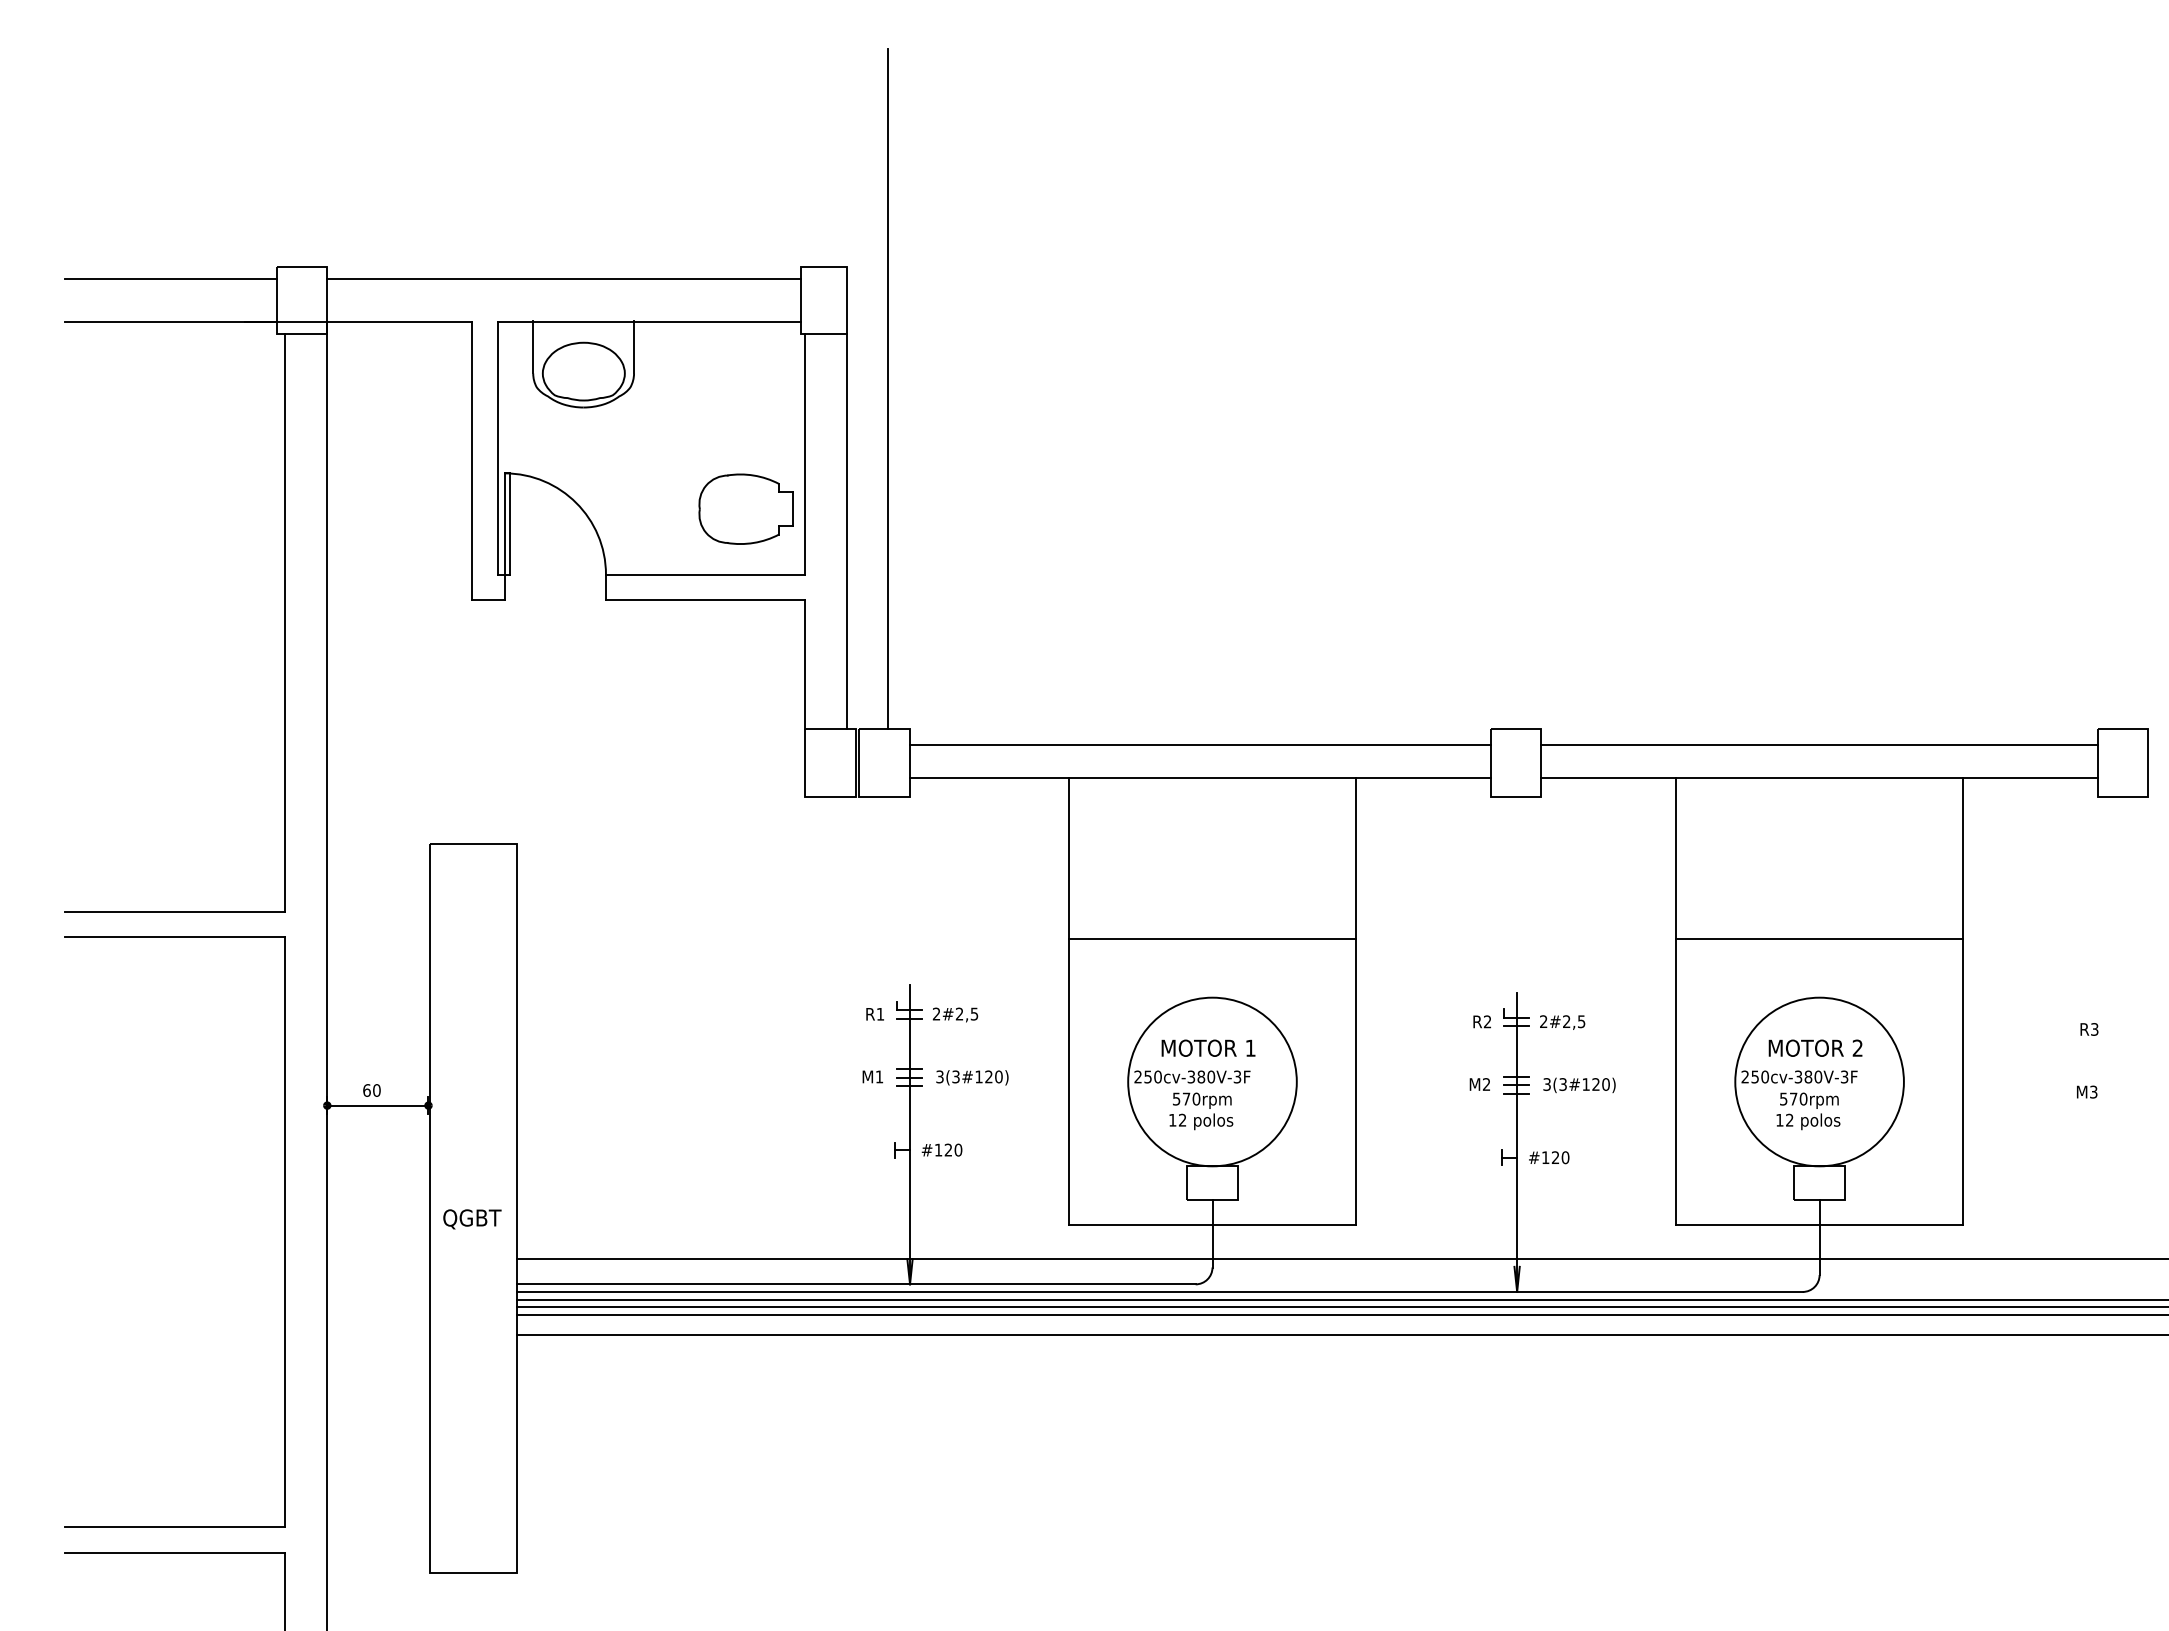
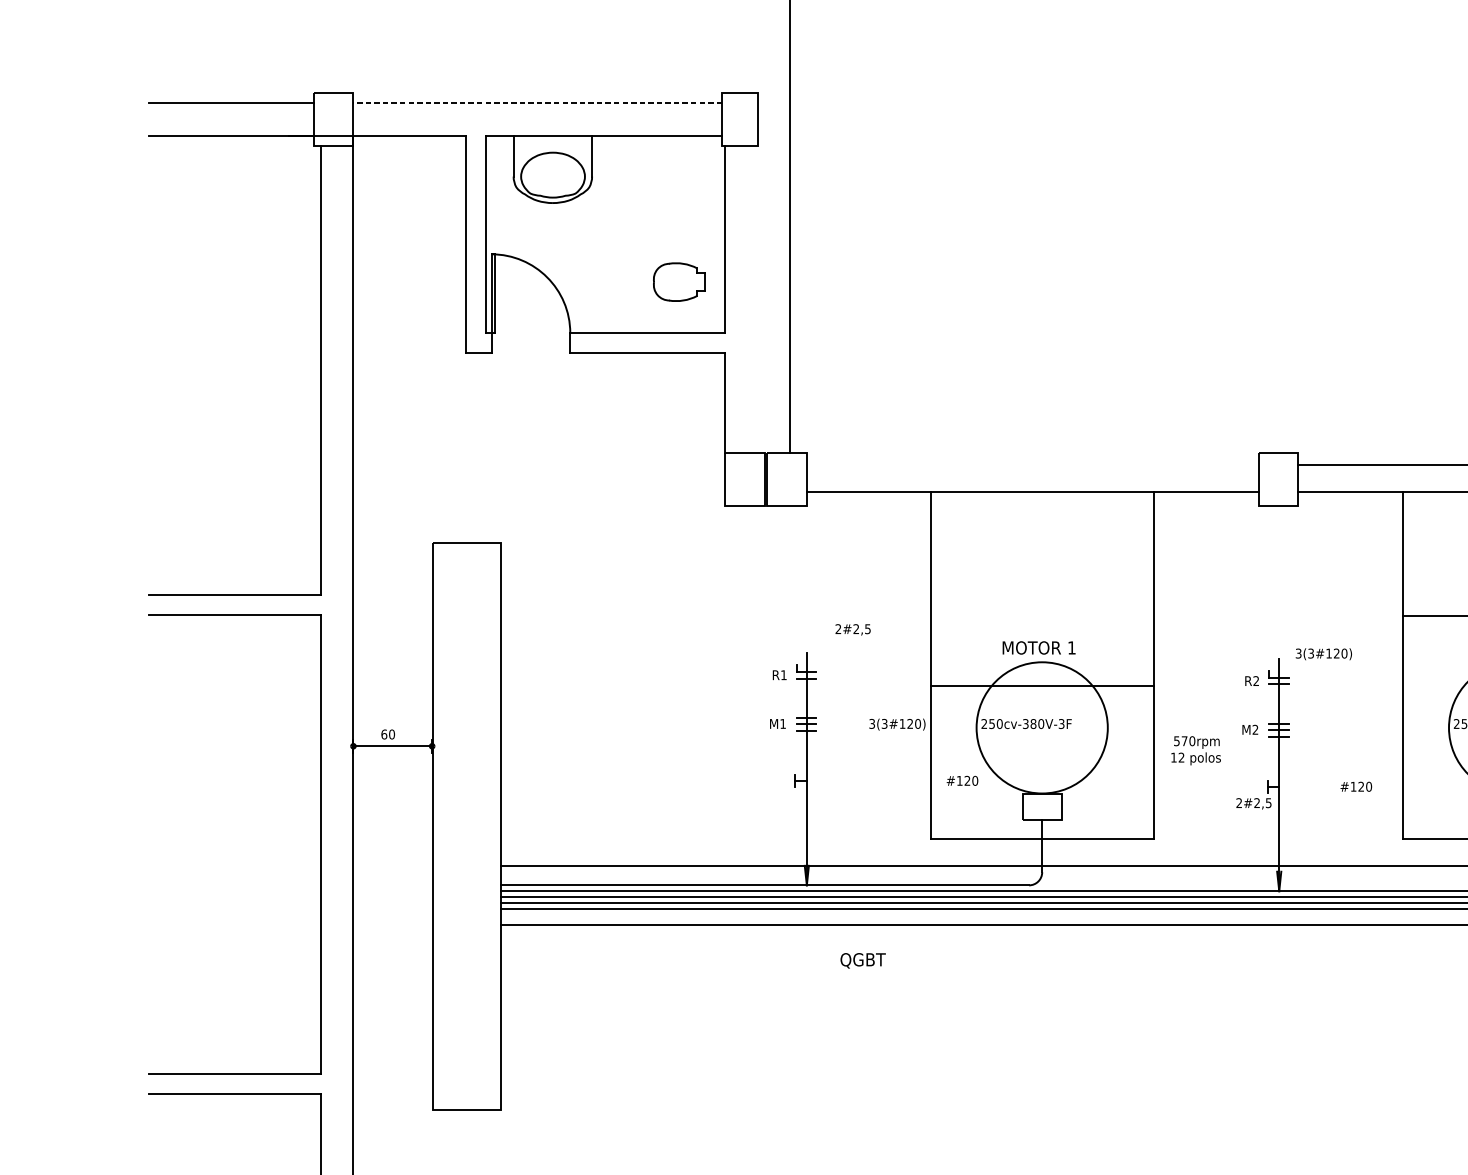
line: (564, 279) -> (537, 103), solid -> dashed
part: (745, 508) -> (678, 281), size x0.7
line: (847, 531) -> (758, 299), removed
line: (1199, 744) -> (1032, 465), removed
line: (1212, 938) -> (1042, 685), moved
text: (955, 1014) -> (853, 629), moved
text: (1562, 1022) -> (1253, 803), moved
text: (1208, 1047) -> (1039, 647), moved
text: (972, 1077) -> (897, 724), moved
text: (1579, 1085) -> (1323, 654), moved
text: (1201, 1111) -> (1196, 750), moved
text: (941, 1149) -> (962, 780), moved
text: (1549, 1157) -> (1356, 786), moved
text: (472, 1219) -> (863, 960), moved

